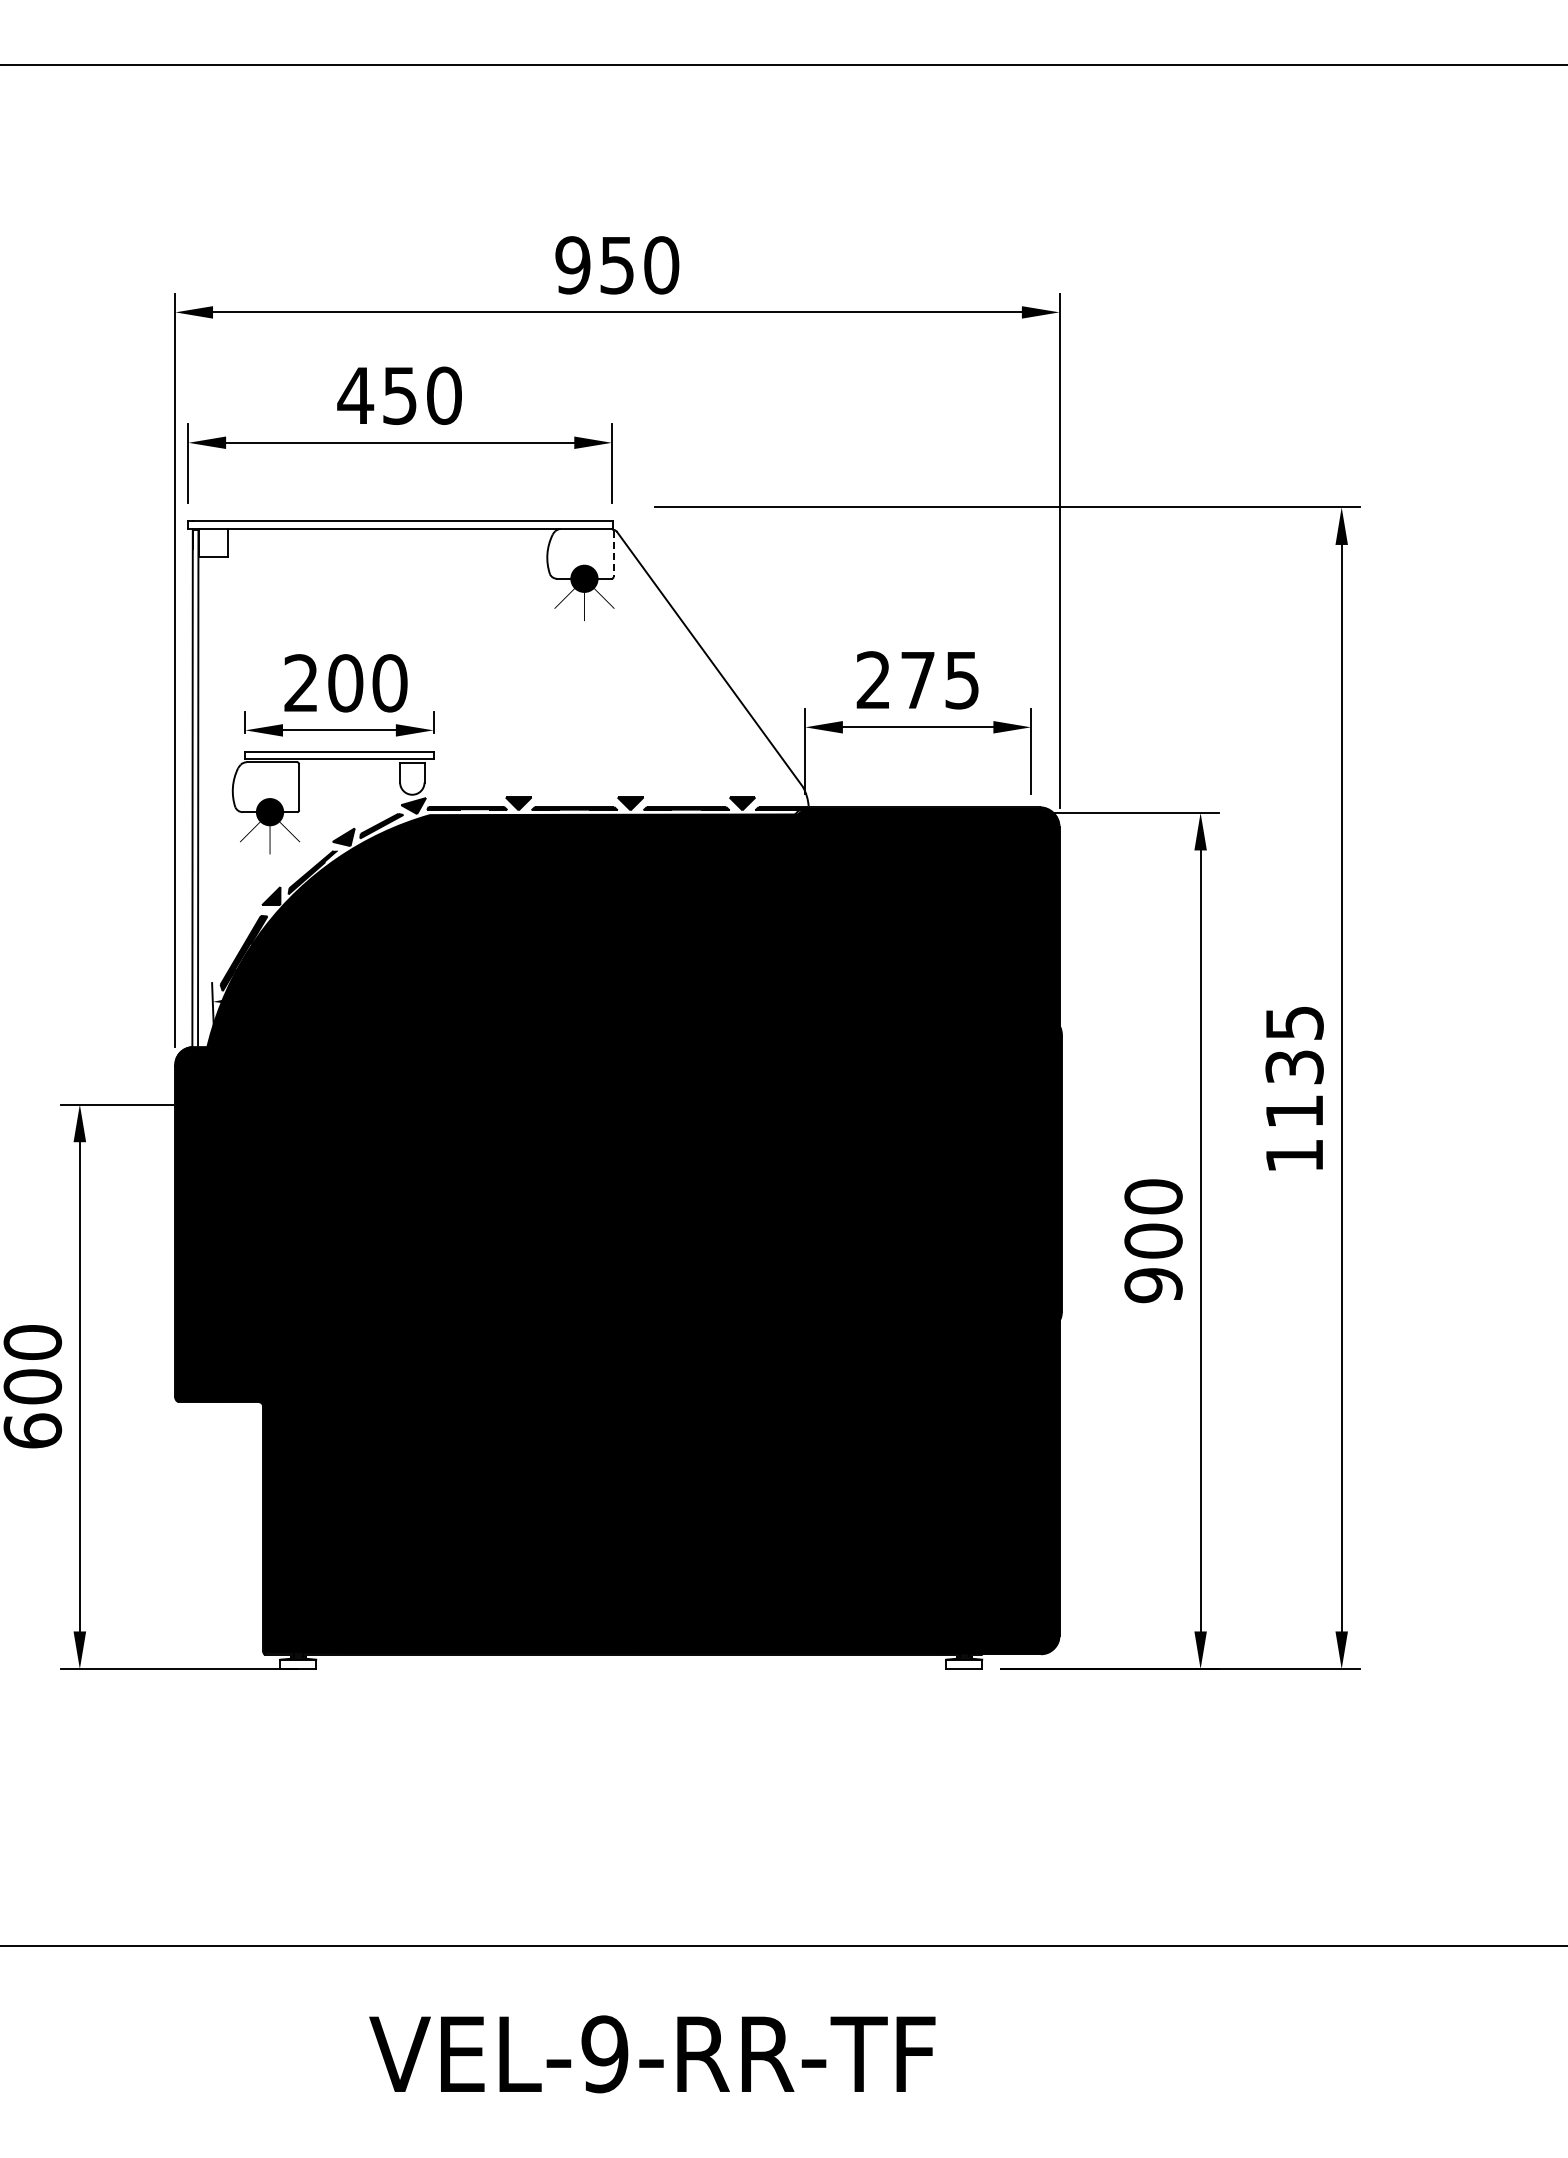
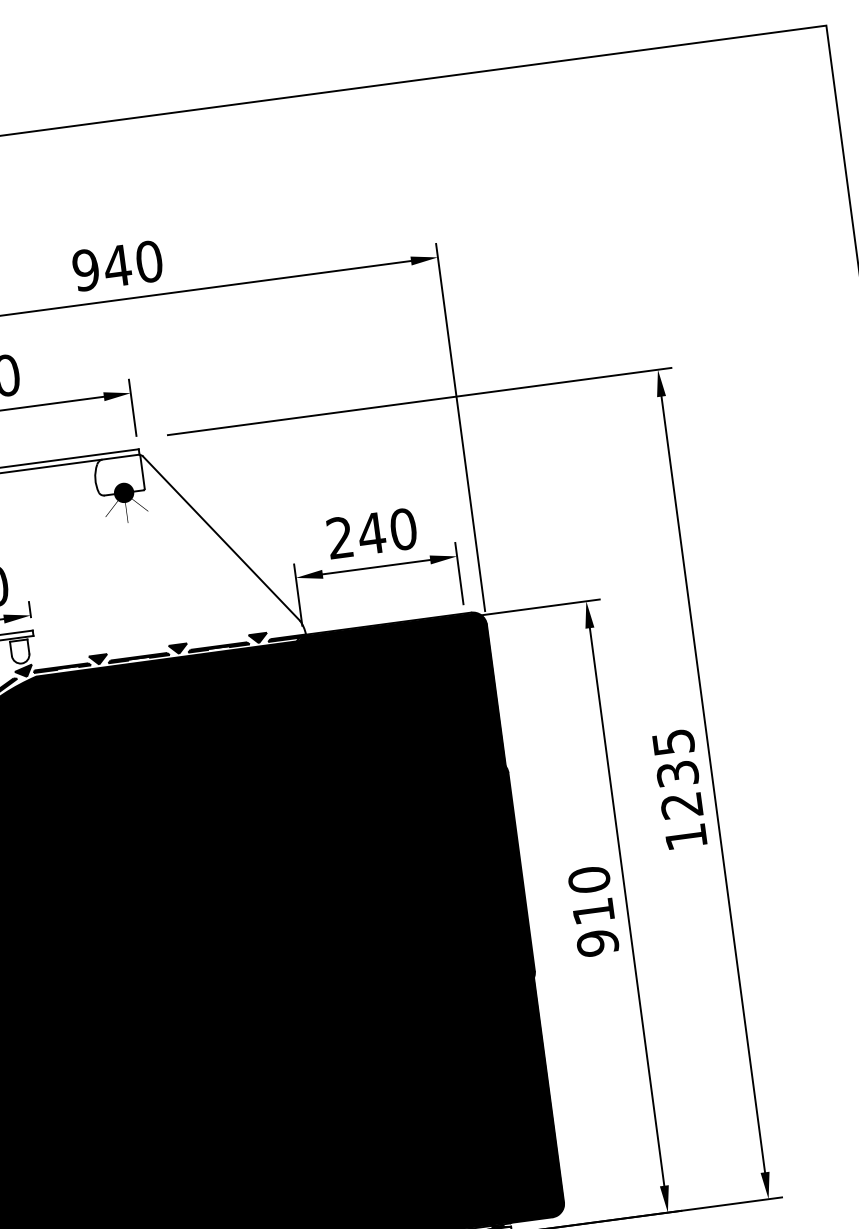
text: (616, 265) -> (117, 266), 950 -> 940
line: (613, 554) -> (142, 472), dashed -> solid
text: (939, 680) -> (387, 531), 275 -> 240
text: (1293, 1111) -> (681, 805), 1135 -> 1235
text: (1153, 1240) -> (593, 911), 900 -> 910

